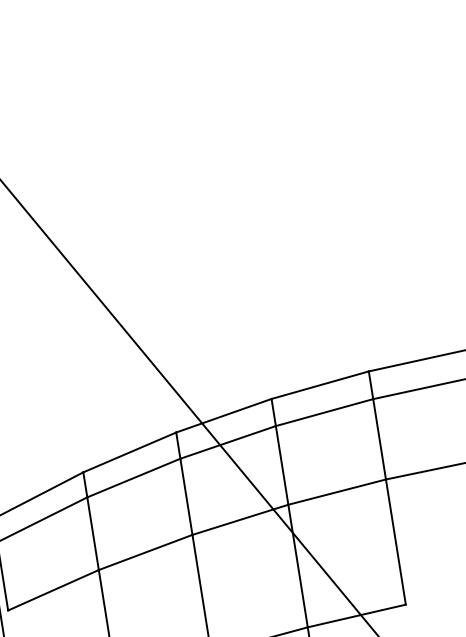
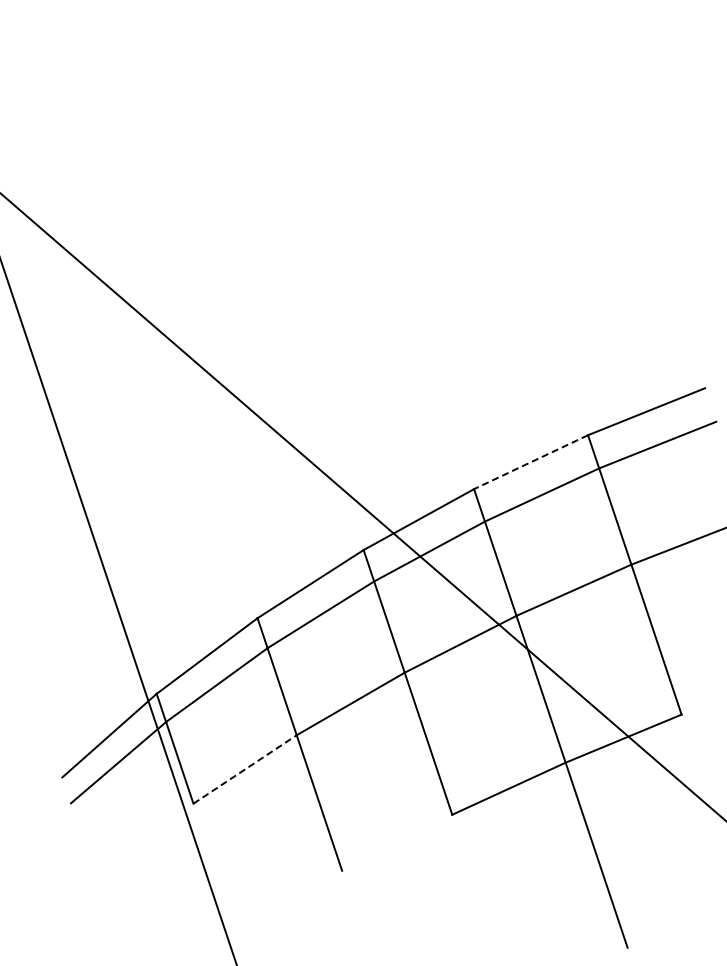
line: (319, 385) -> (530, 462), solid -> dashed
line: (53, 590) -> (245, 769), solid -> dashed

